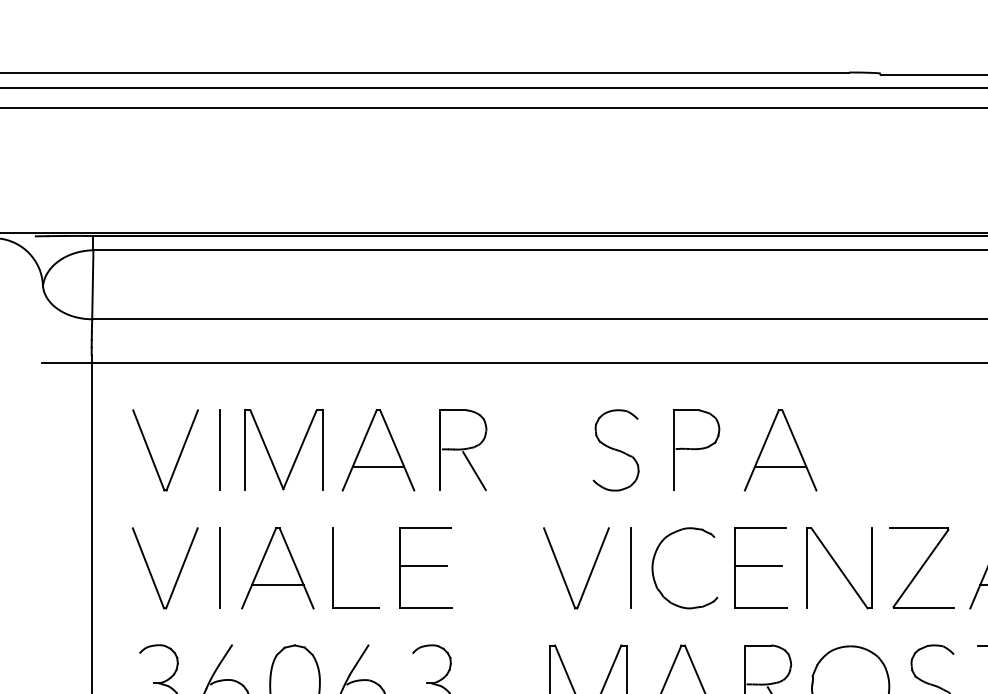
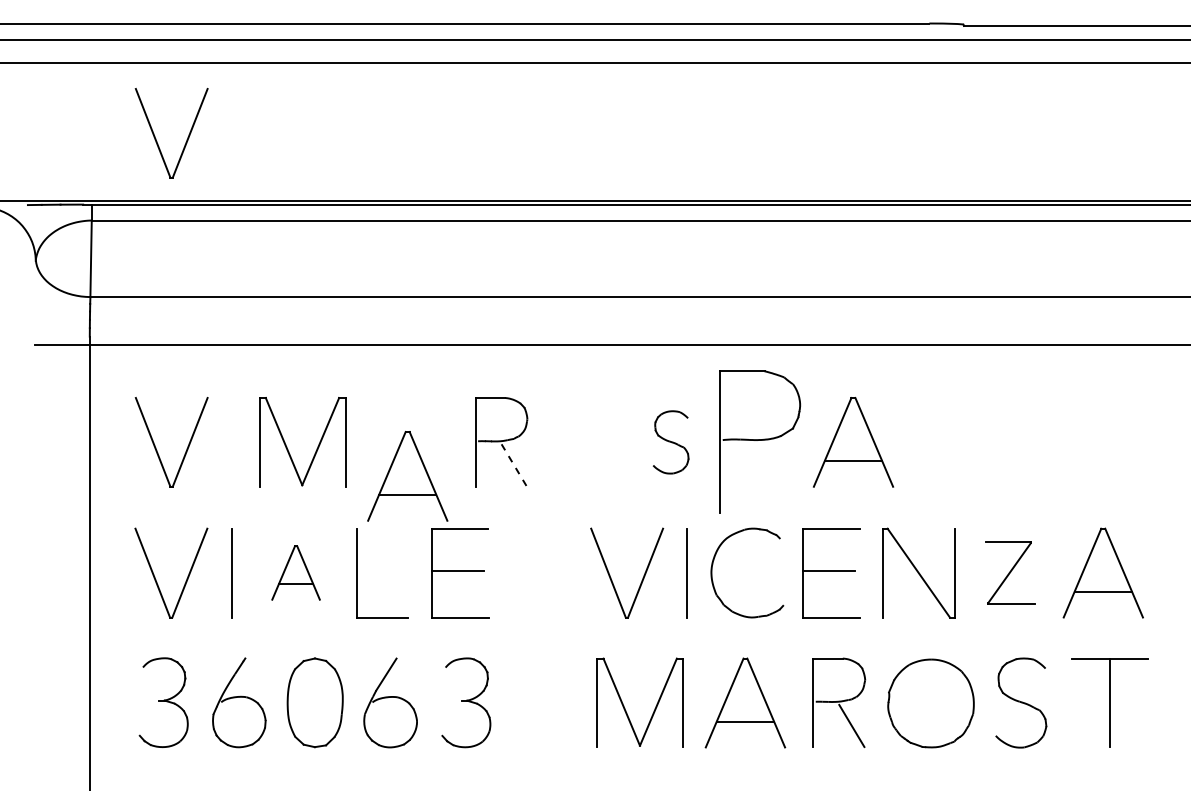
part: (151, 176) -> (156, 138), added
line: (219, 449) -> (231, 441), removed
part: (378, 450) -> (407, 476), moved
part: (615, 450) -> (670, 442), size x0.7
part: (696, 450) -> (760, 442), size x1.6
line: (474, 471) -> (514, 465), solid -> dashed
part: (277, 567) -> (295, 572), size x0.6
part: (922, 568) -> (1010, 573), size x0.7

